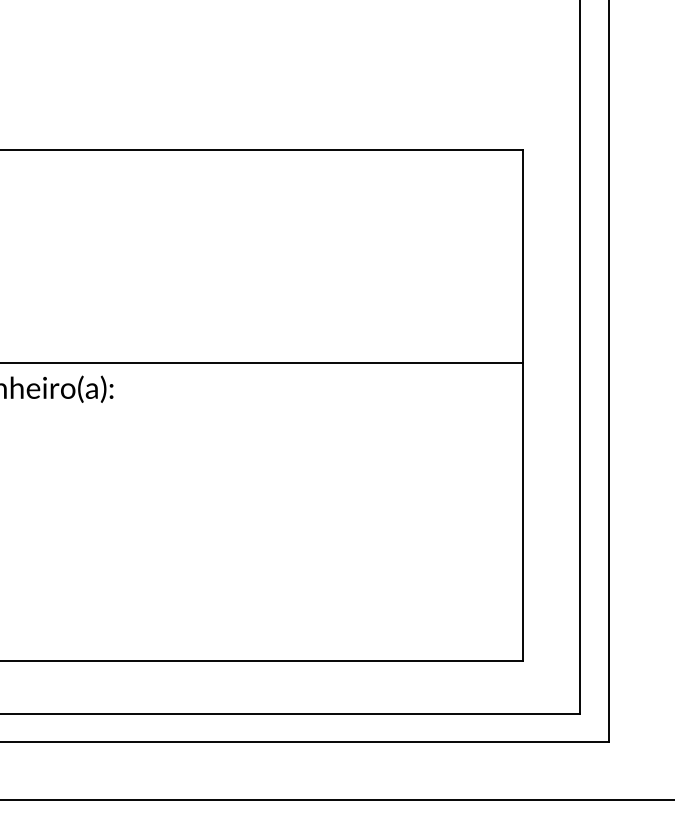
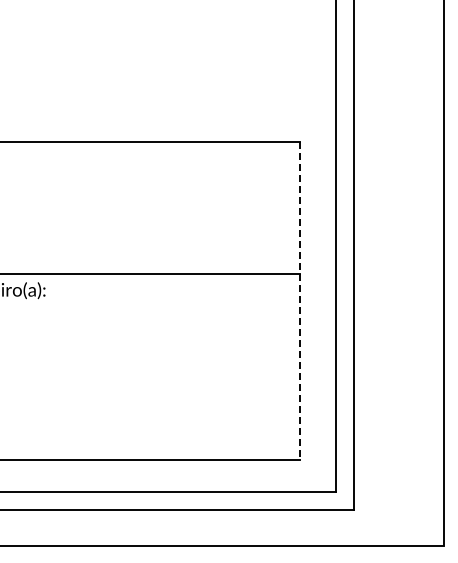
line: (521, 406) -> (299, 301), solid -> dashed

